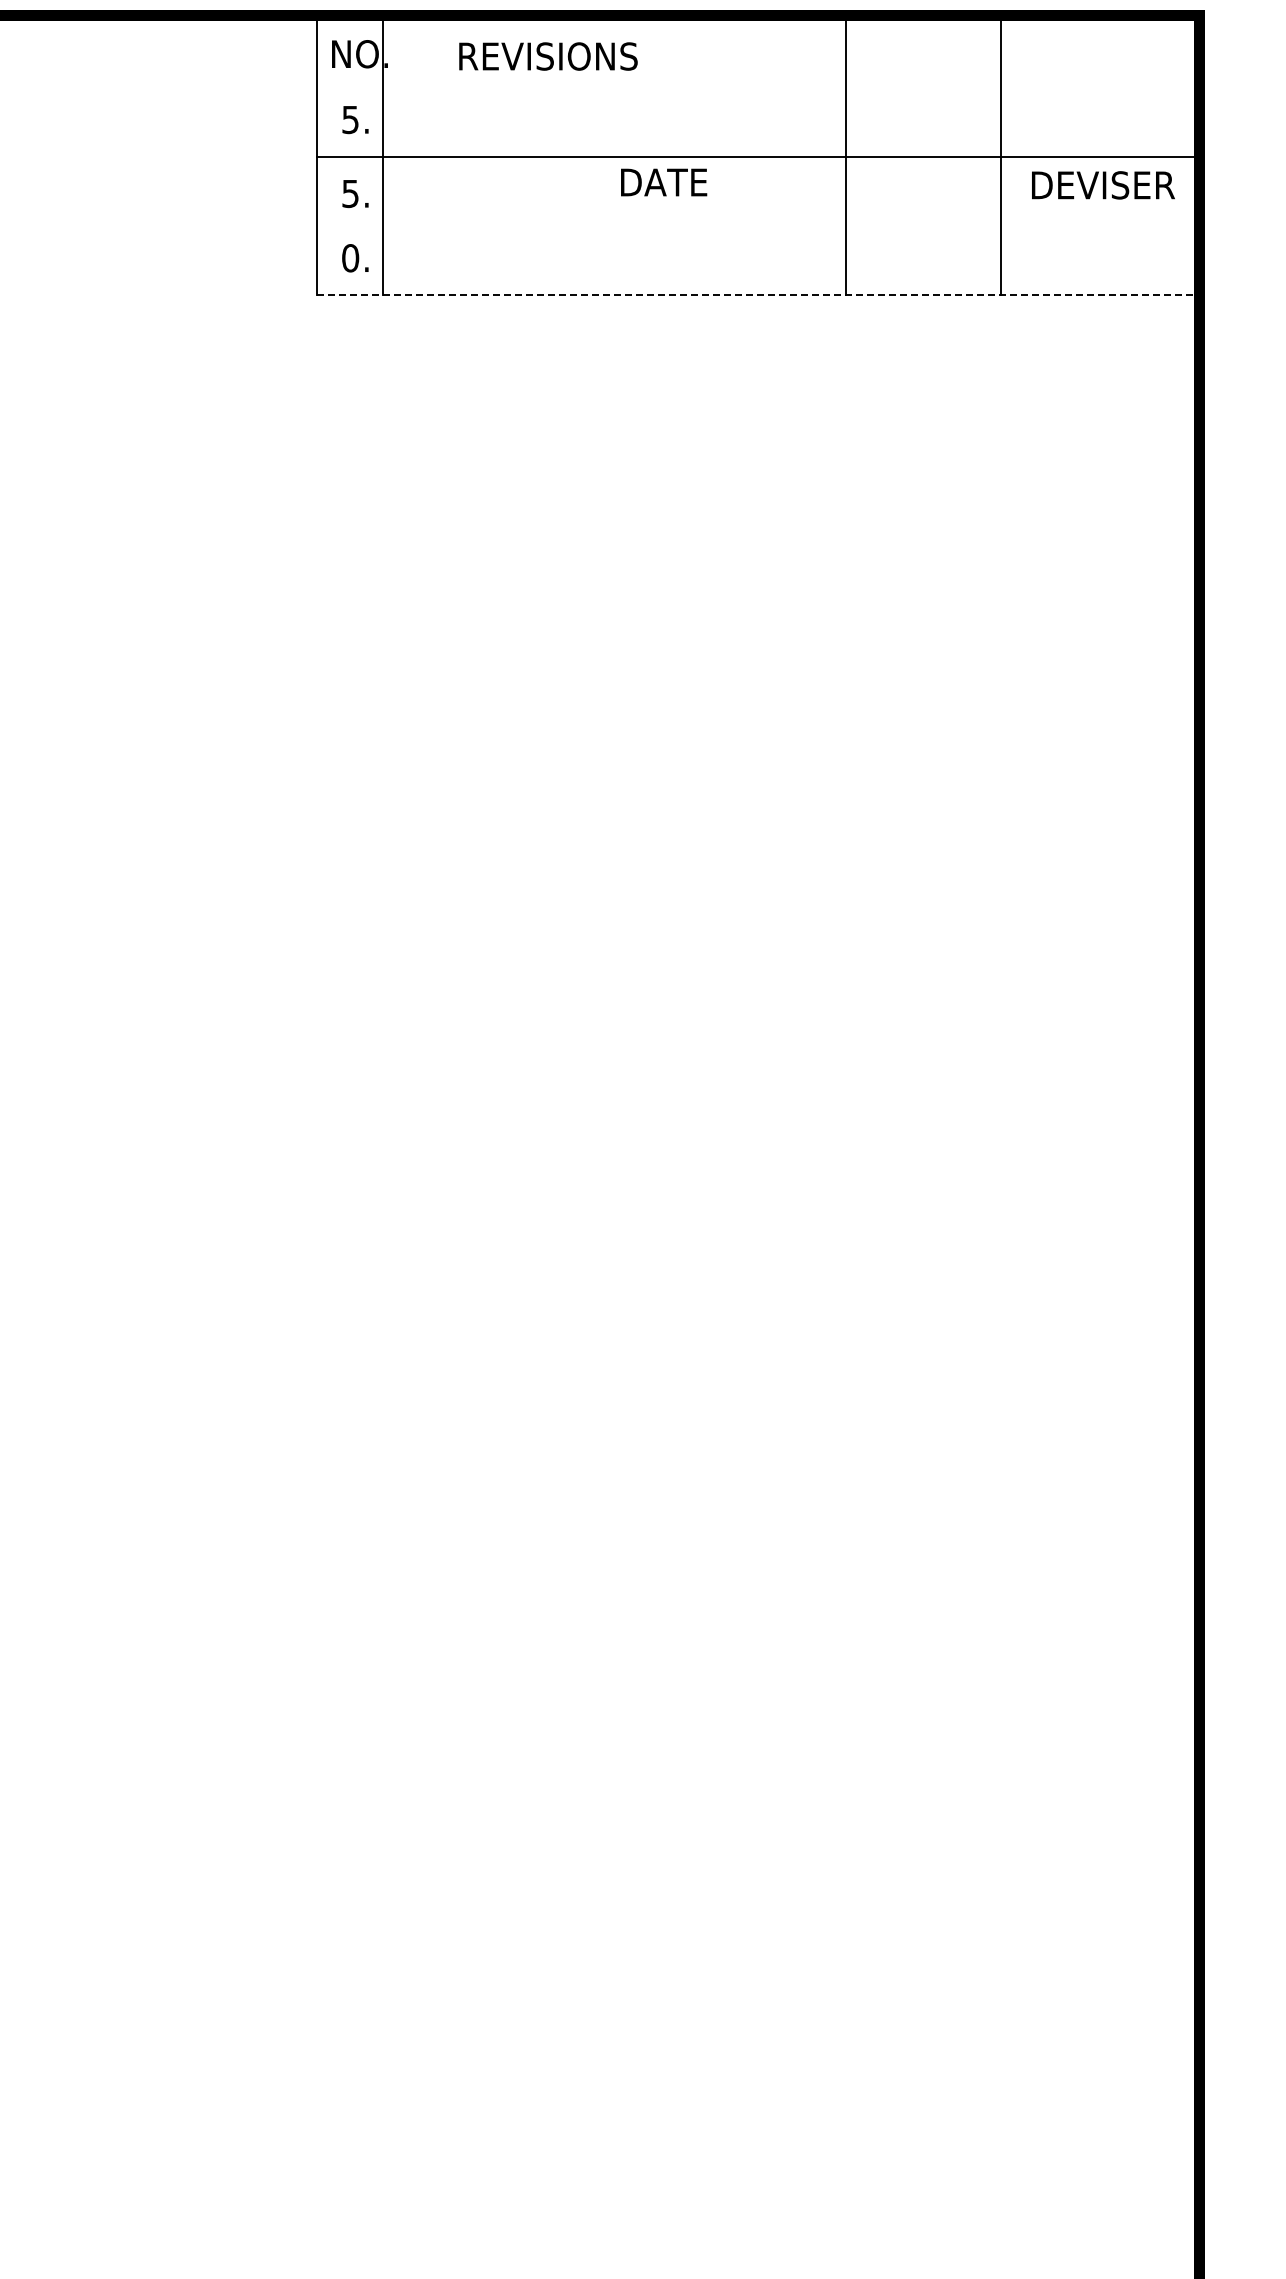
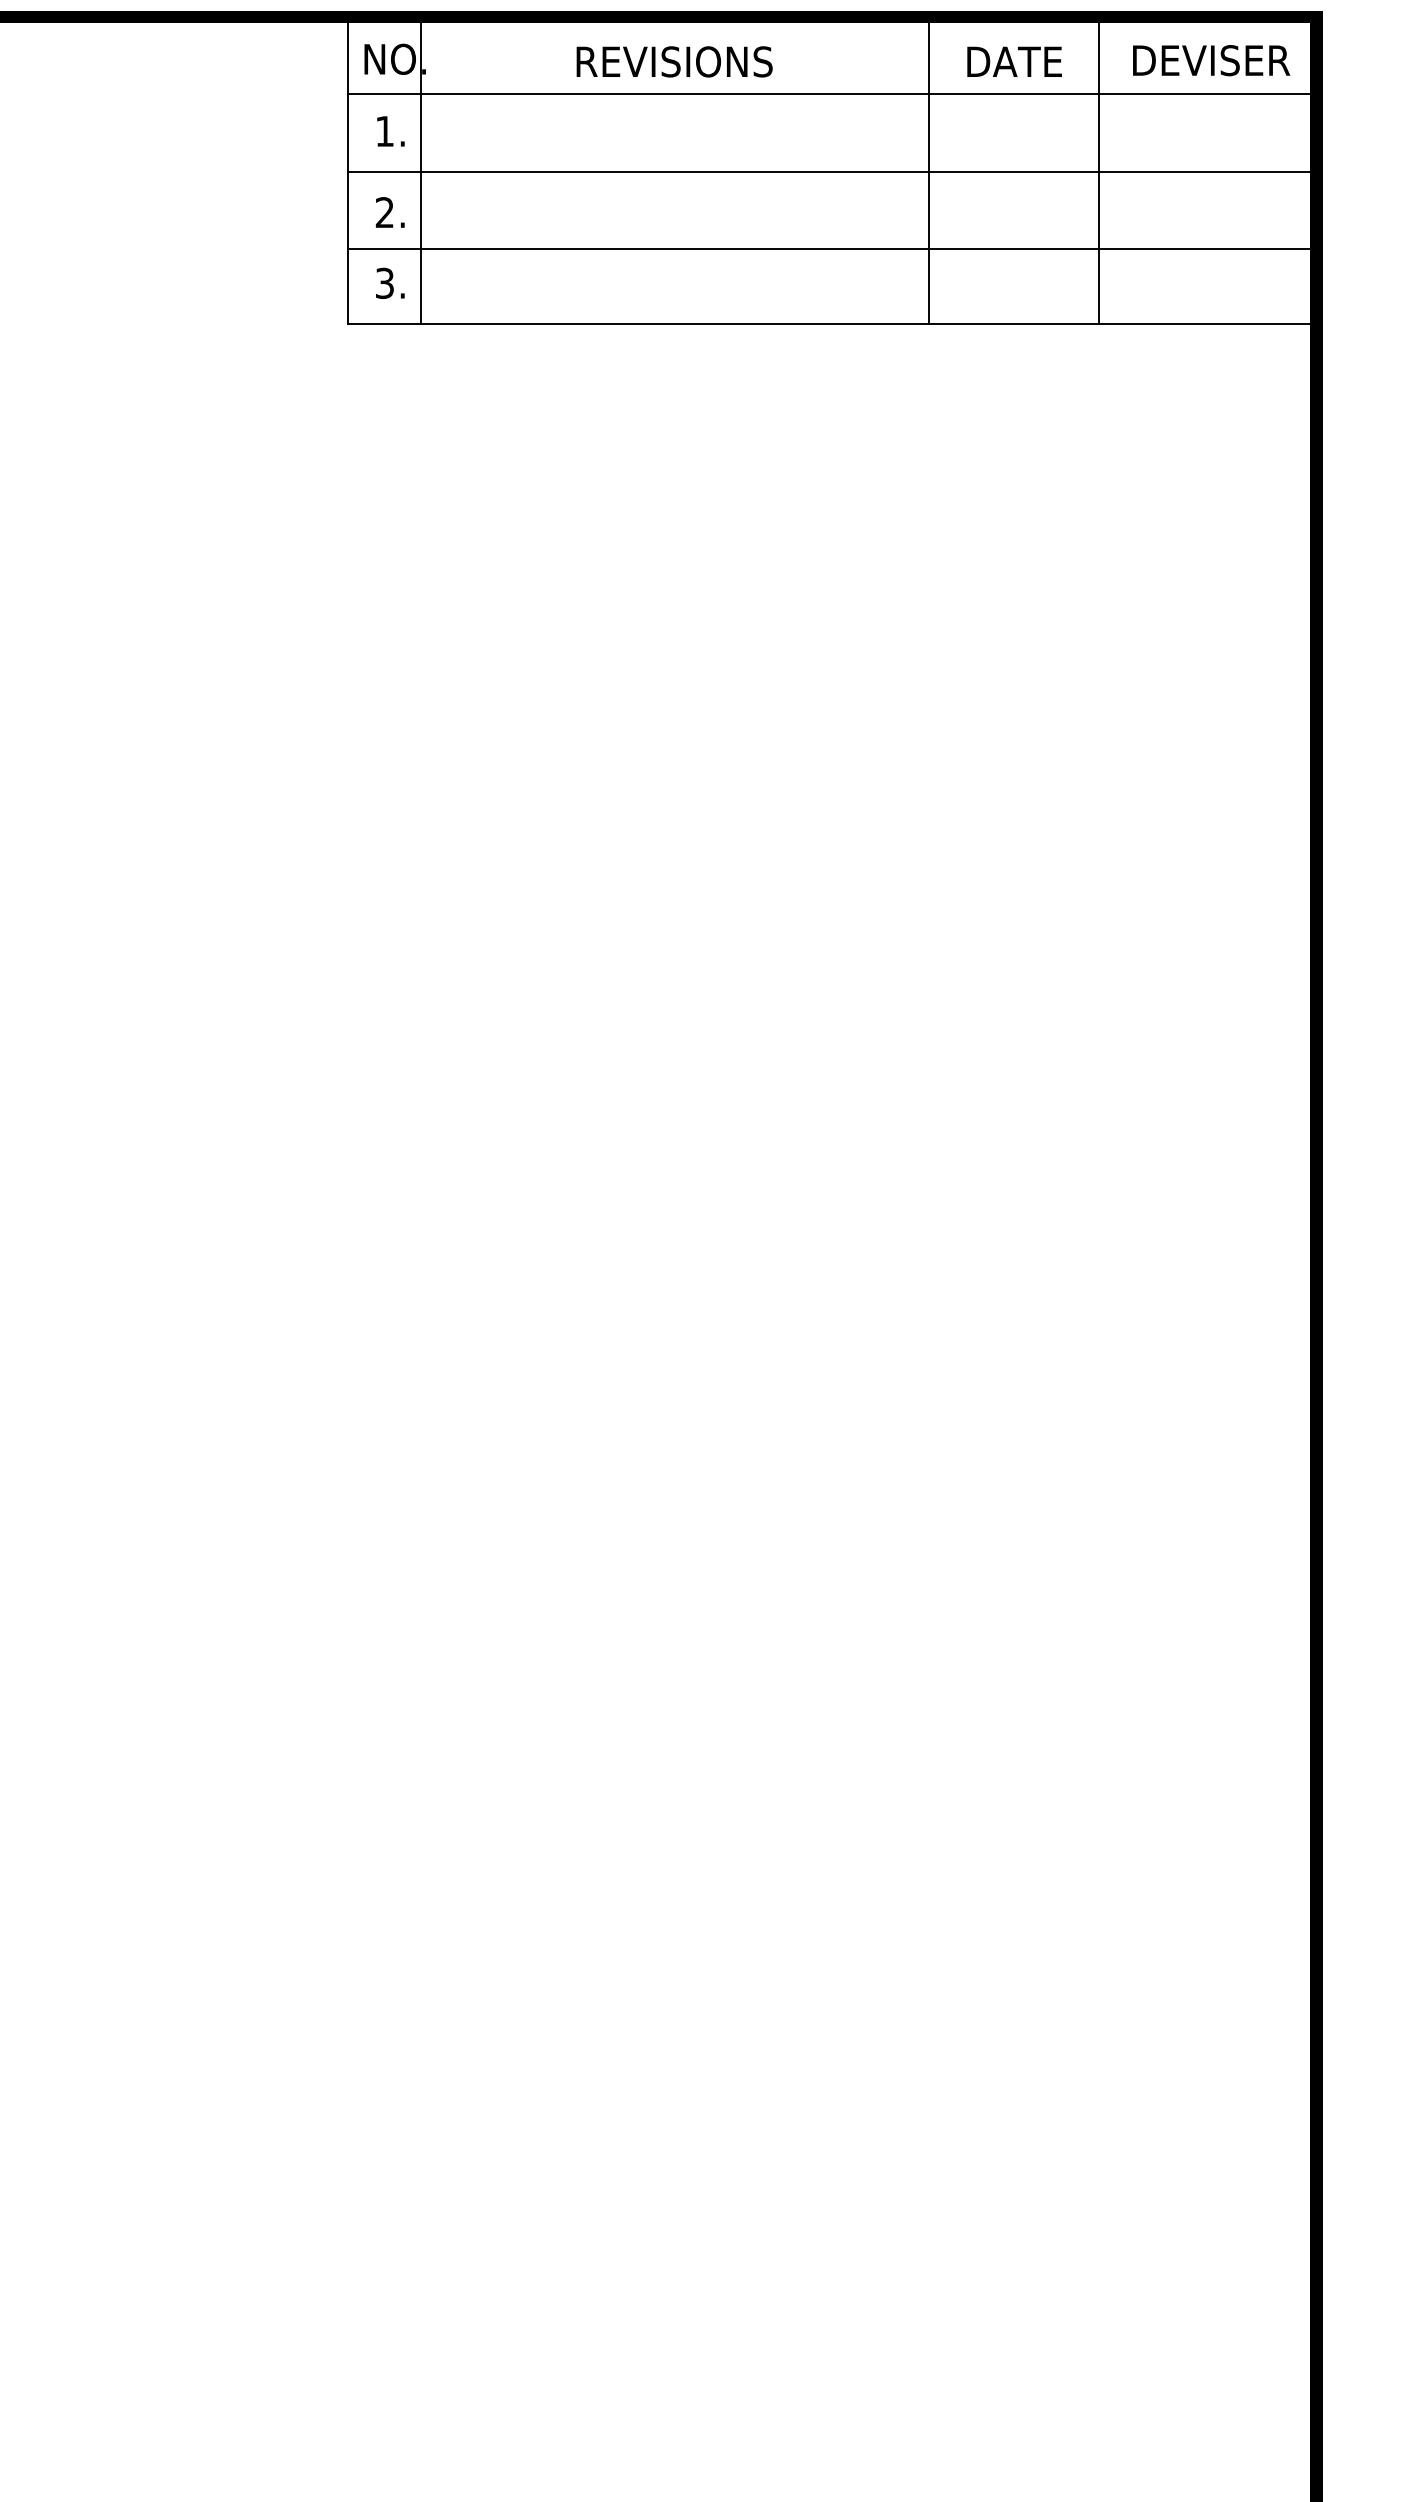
text: (548, 56) -> (674, 61), moved
line: (758, 86) -> (832, 94), added
text: (350, 120) -> (384, 132), 5. -> 1.
text: (664, 182) -> (1015, 61), moved
text: (1103, 185) -> (1211, 60), moved
text: (350, 193) -> (384, 212), 5. -> 2.
line: (758, 227) -> (832, 249), added
text: (350, 258) -> (384, 283), 0. -> 3.
line: (758, 295) -> (832, 324), dashed -> solid

